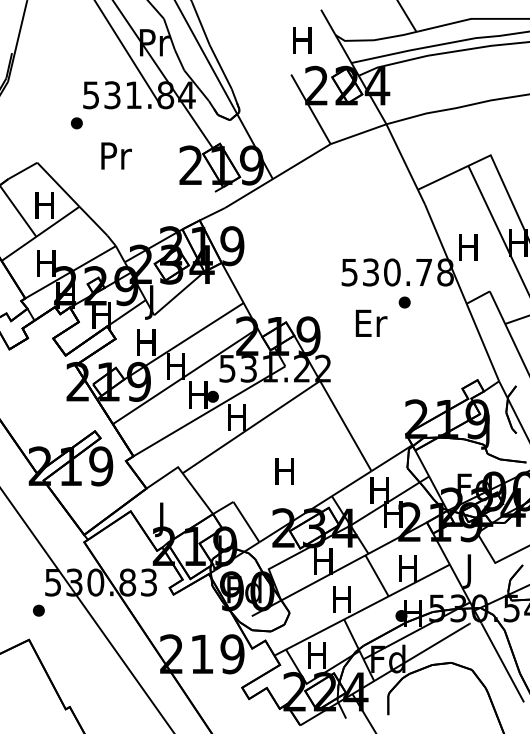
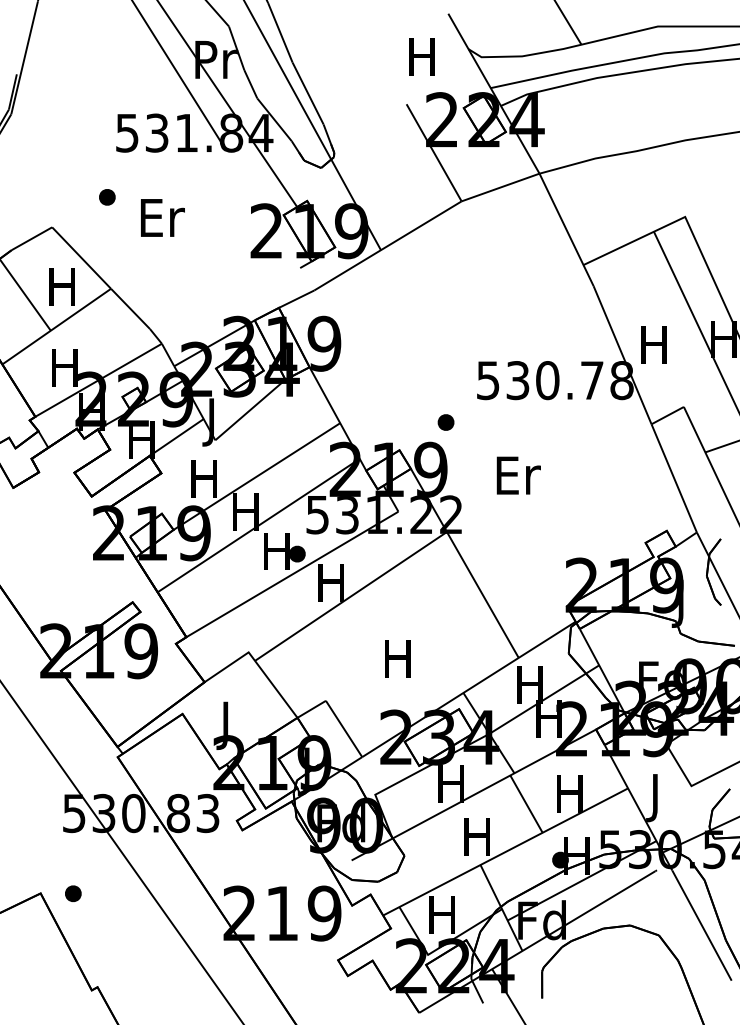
part: (76, 123) -> (107, 197), moved
text: (116, 155) -> (162, 217), Pr -> Er
part: (404, 302) -> (445, 422), moved
text: (371, 323) -> (518, 475), moved
part: (39, 610) -> (73, 893), moved

